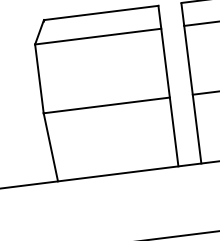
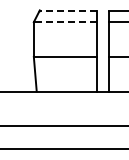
line: (100, 12) -> (68, 10), solid -> dashed
line: (98, 37) -> (65, 22), solid -> dashed

